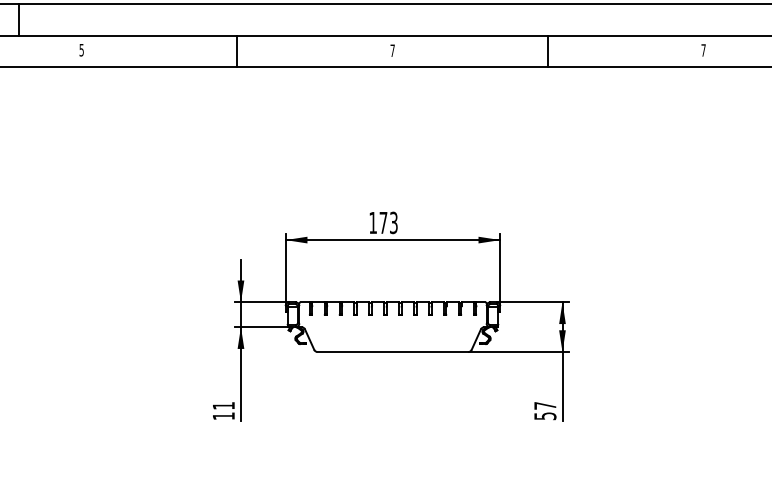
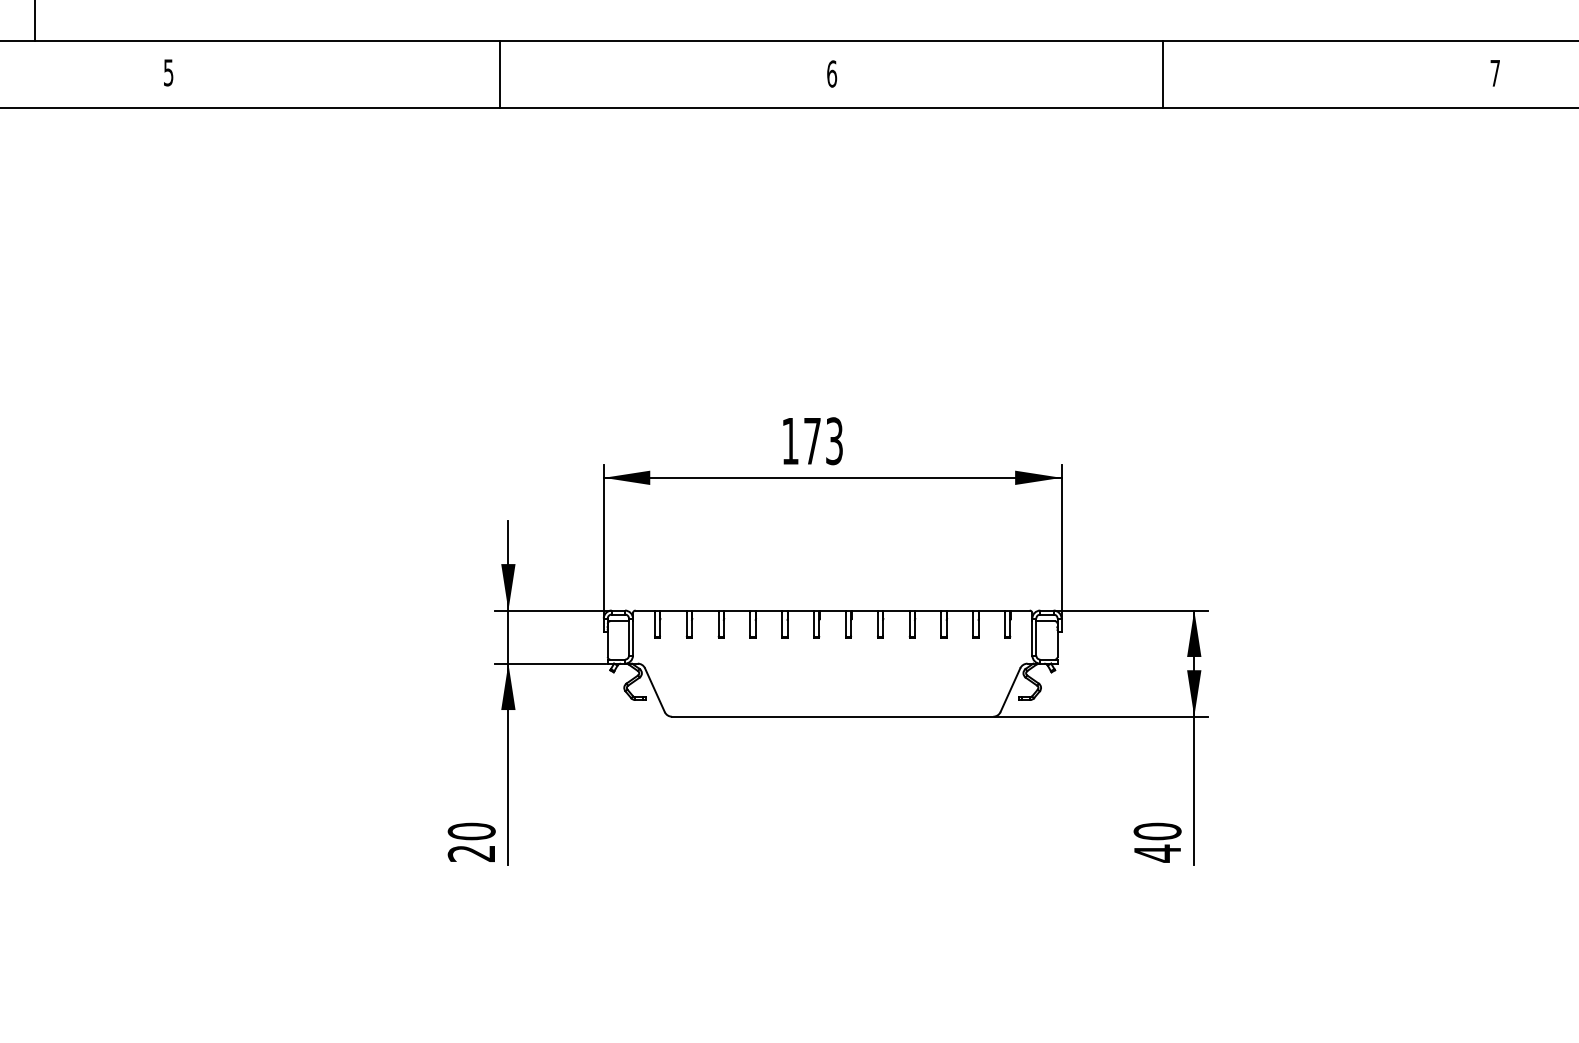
text: (392, 50) -> (831, 73), 7 -> 6
text: (223, 410) -> (471, 841), 11 -> 20
text: (545, 410) -> (1158, 841), 57 -> 40

